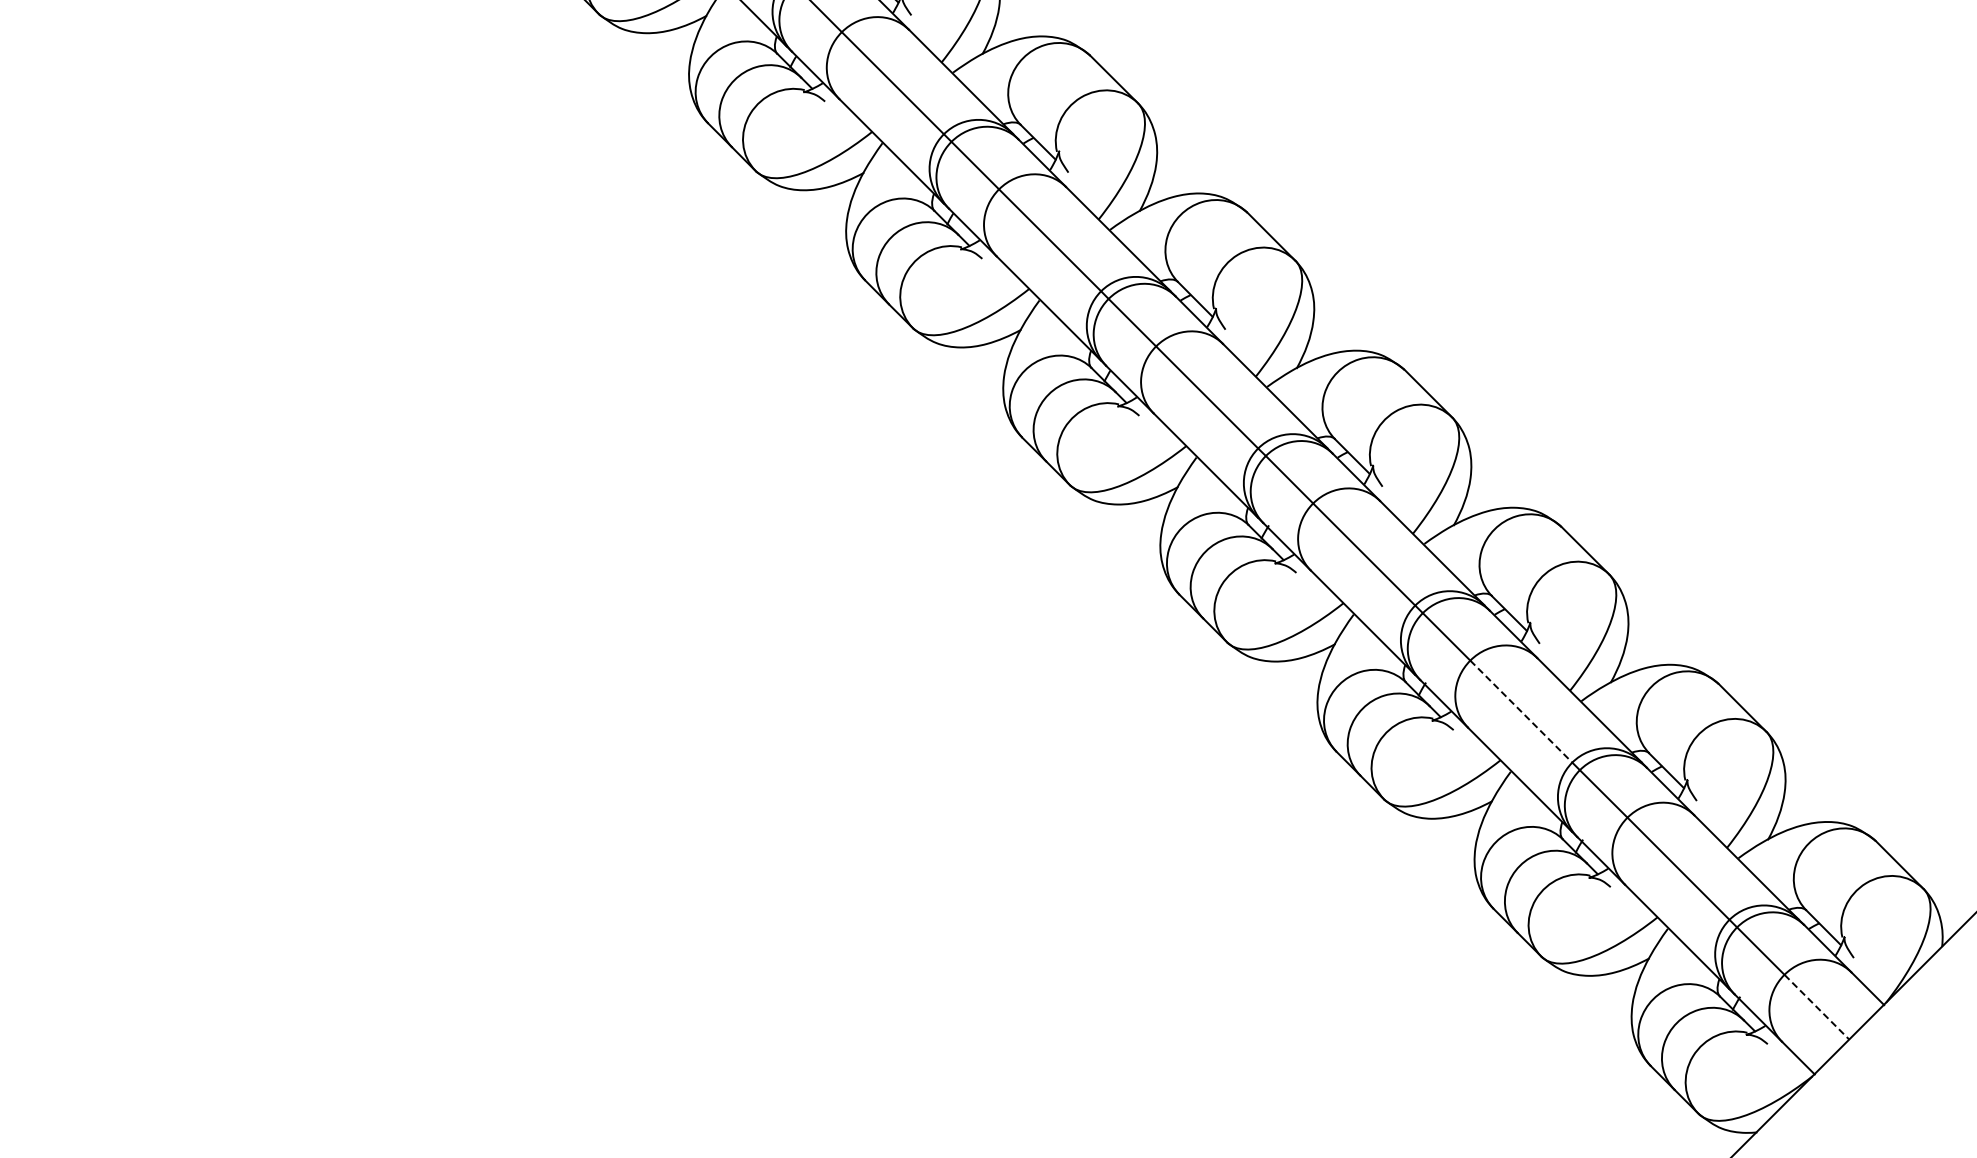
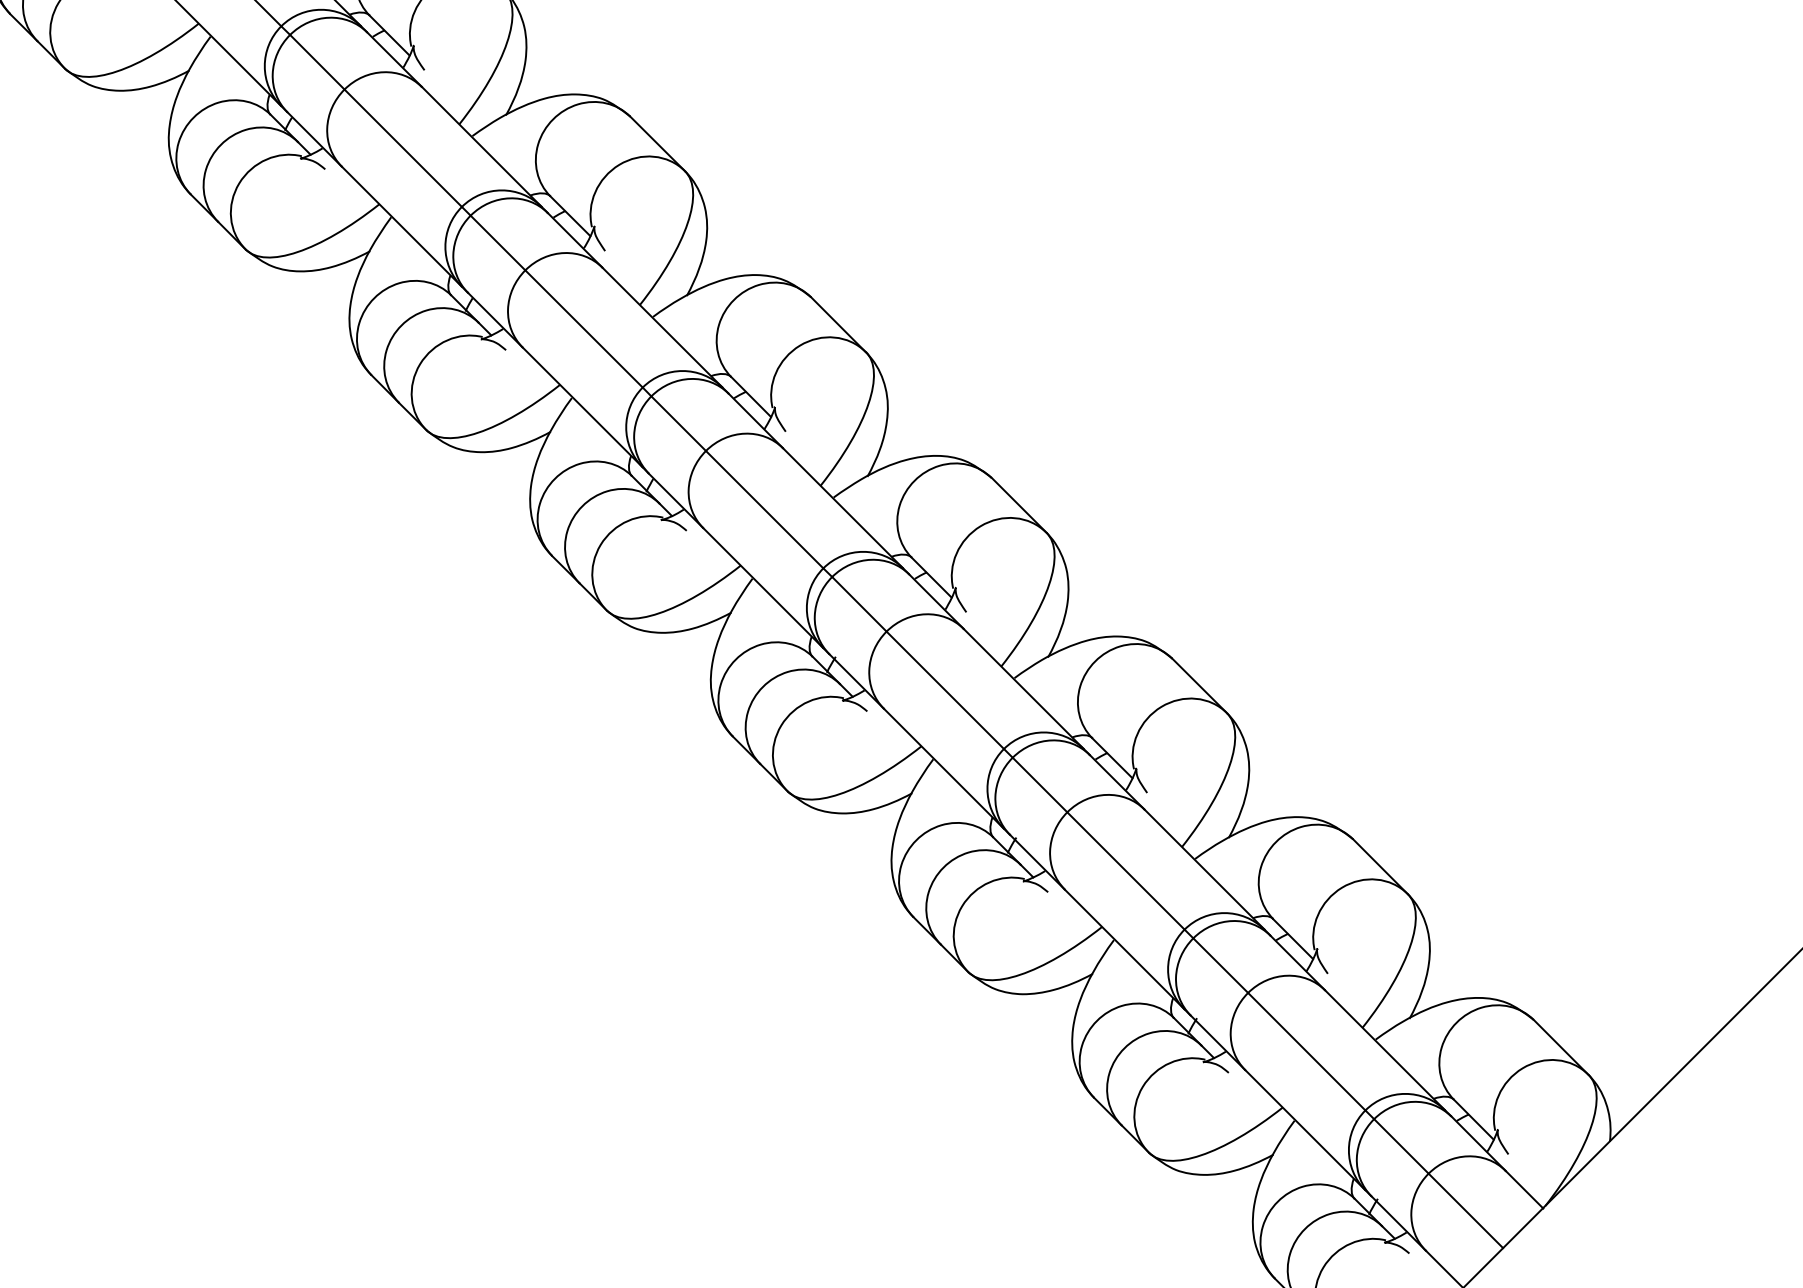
line: (1521, 711) -> (1126, 870), dashed -> solid
line: (1816, 1007) -> (1465, 1211), dashed -> solid

